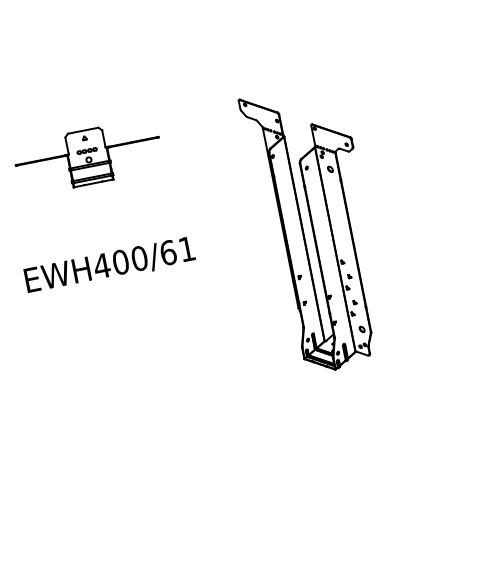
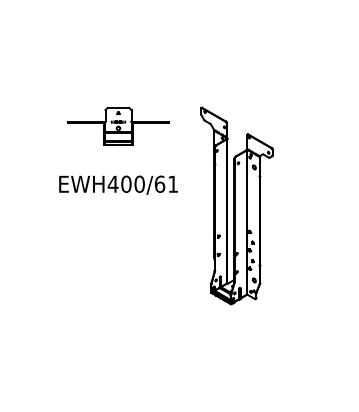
part: (315, 228) -> (236, 205), moved
text: (109, 264) -> (118, 184), moved

